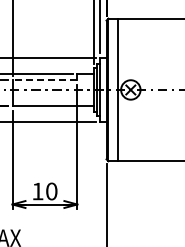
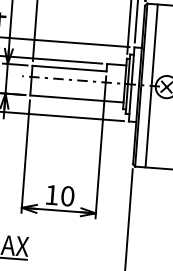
line: (44, 80) -> (69, 68), dashed -> solid

